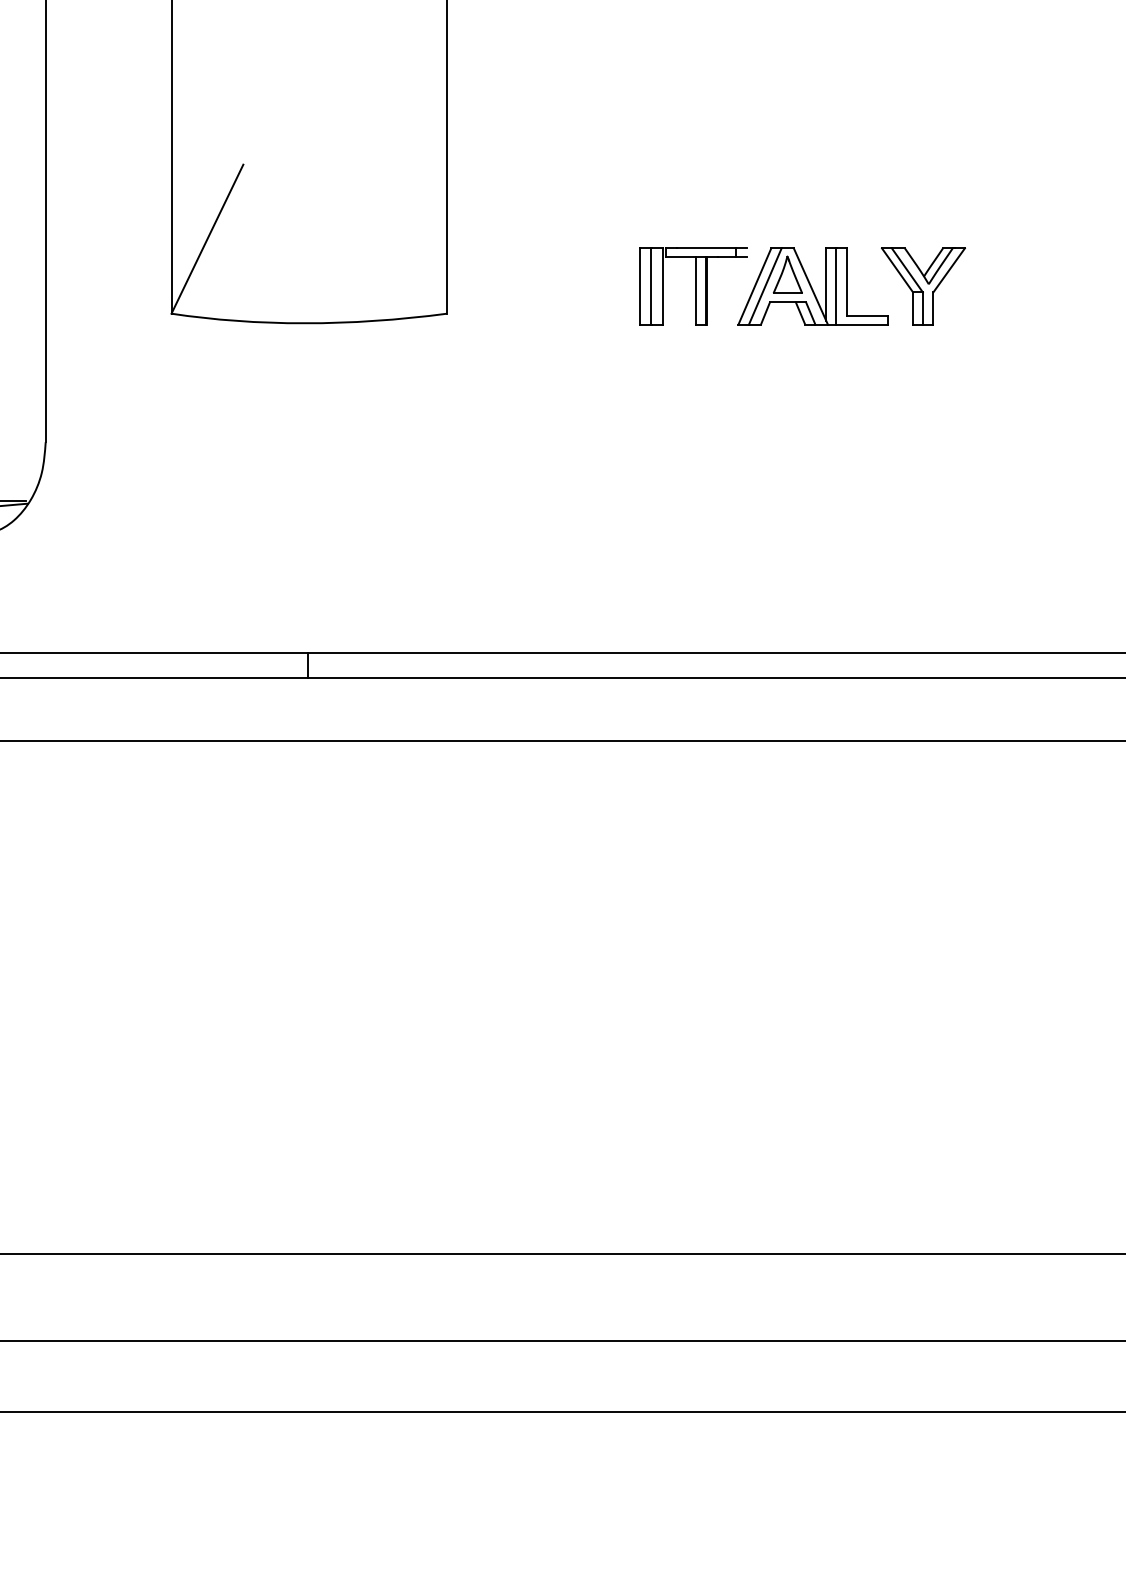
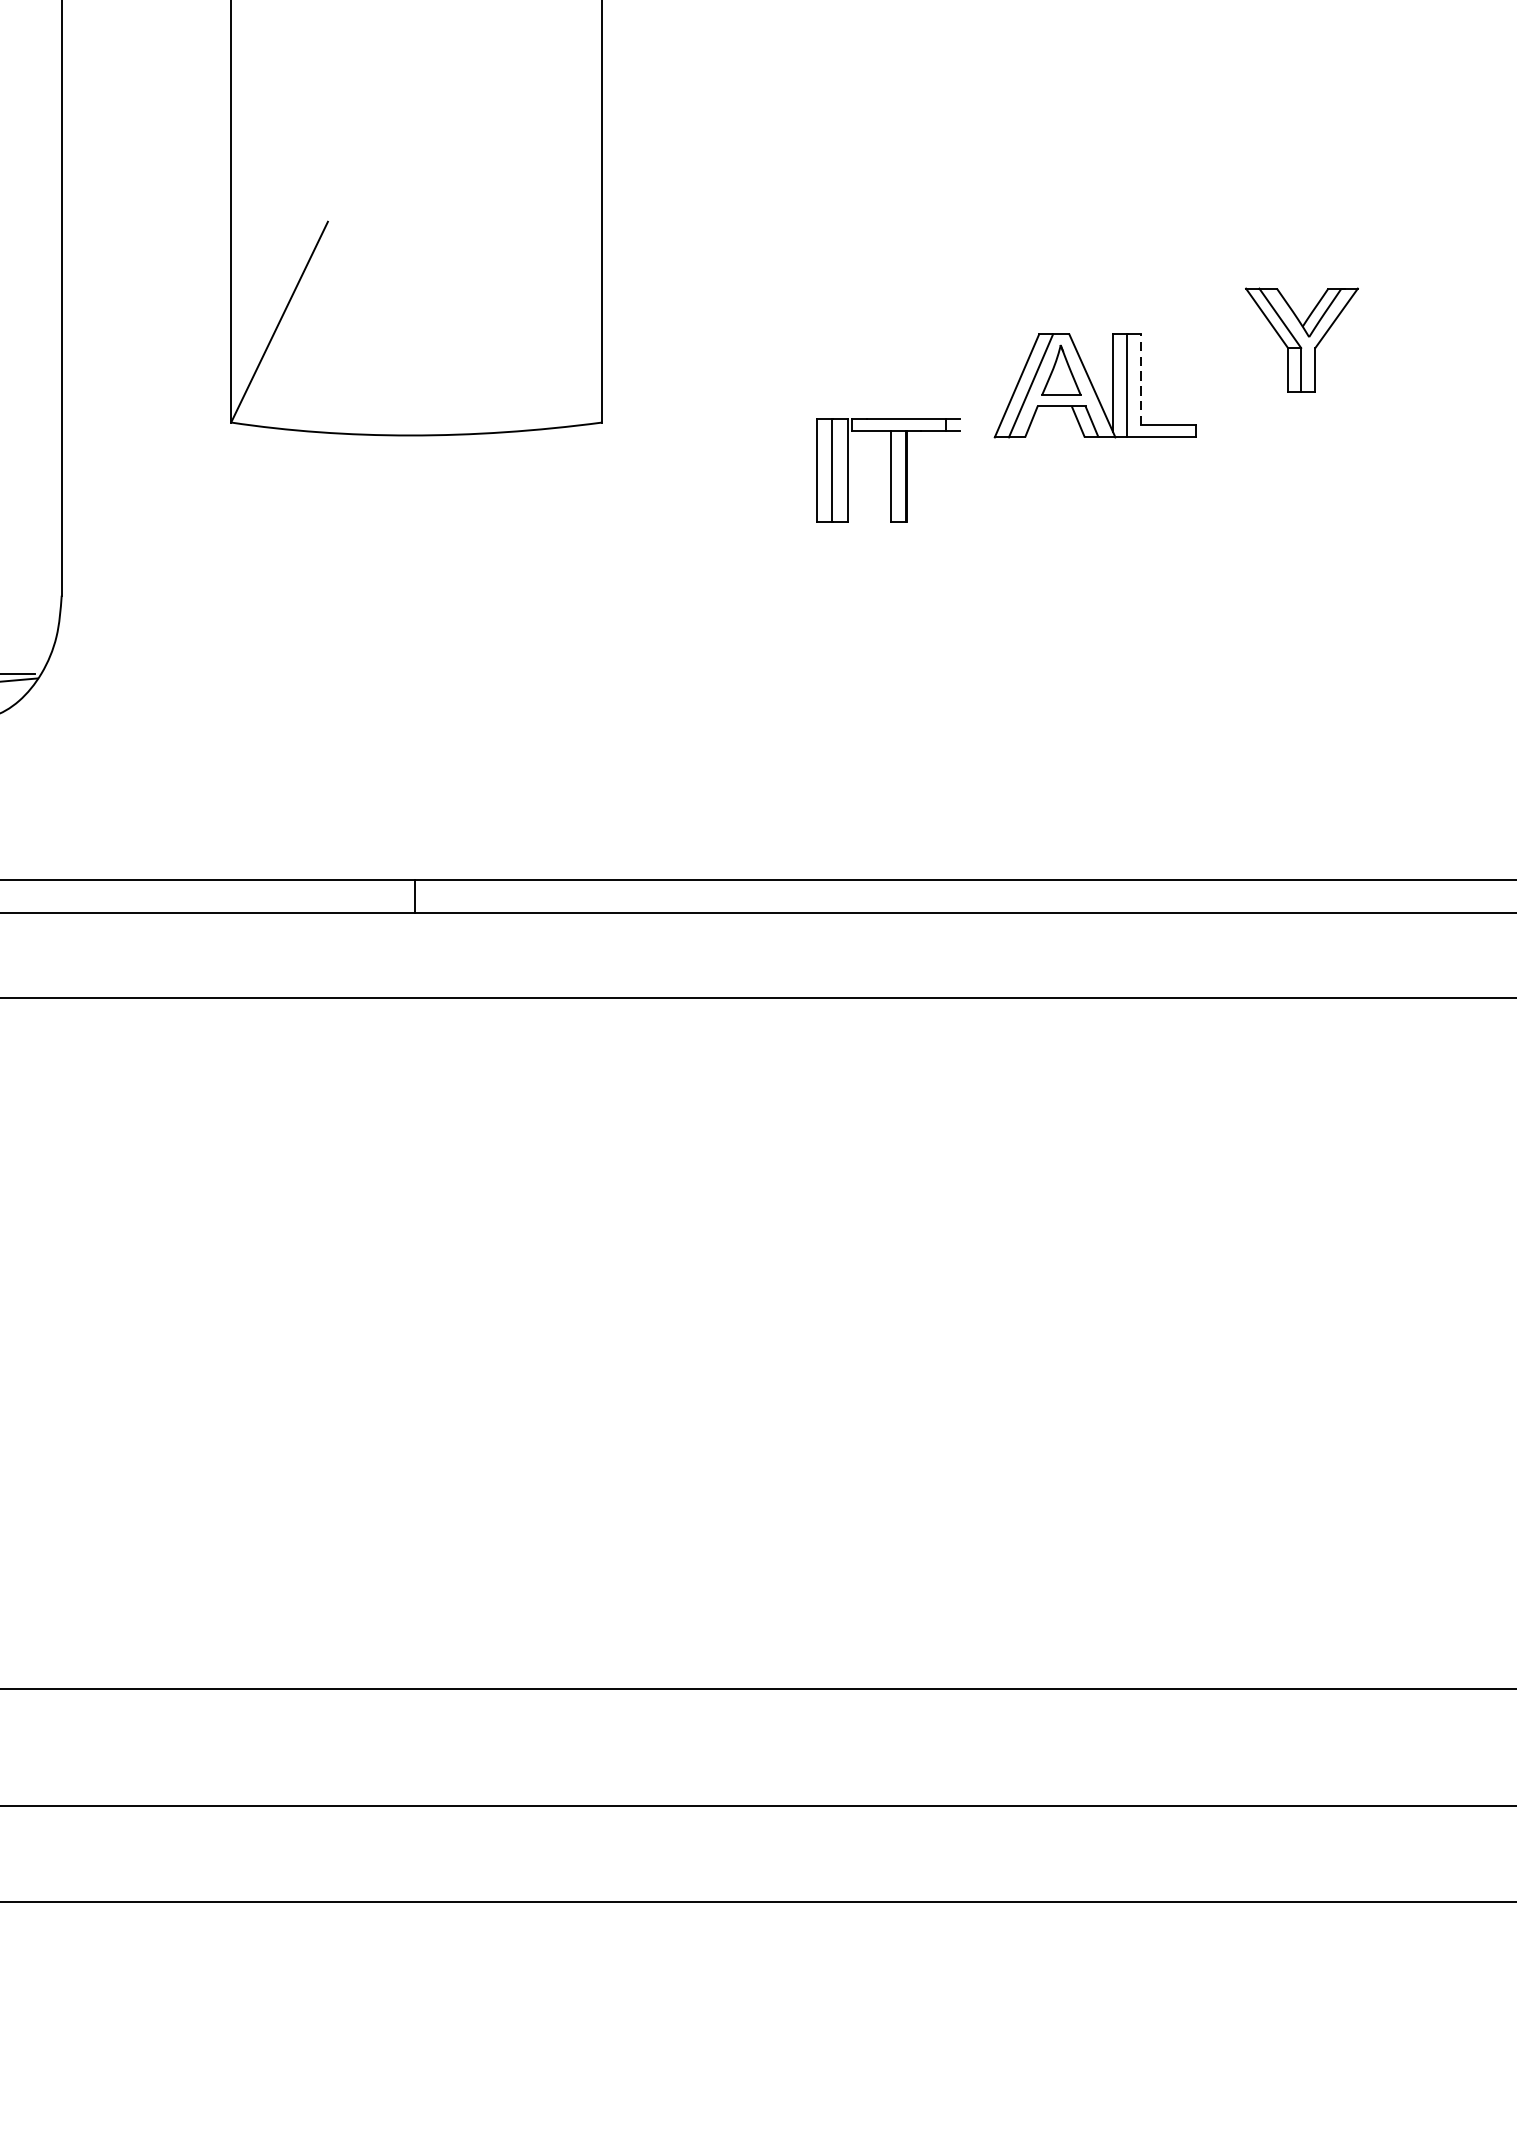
line: (847, 282) -> (1141, 380), solid -> dashed
part: (693, 286) -> (888, 470), moved
part: (923, 286) -> (1302, 340), moved

